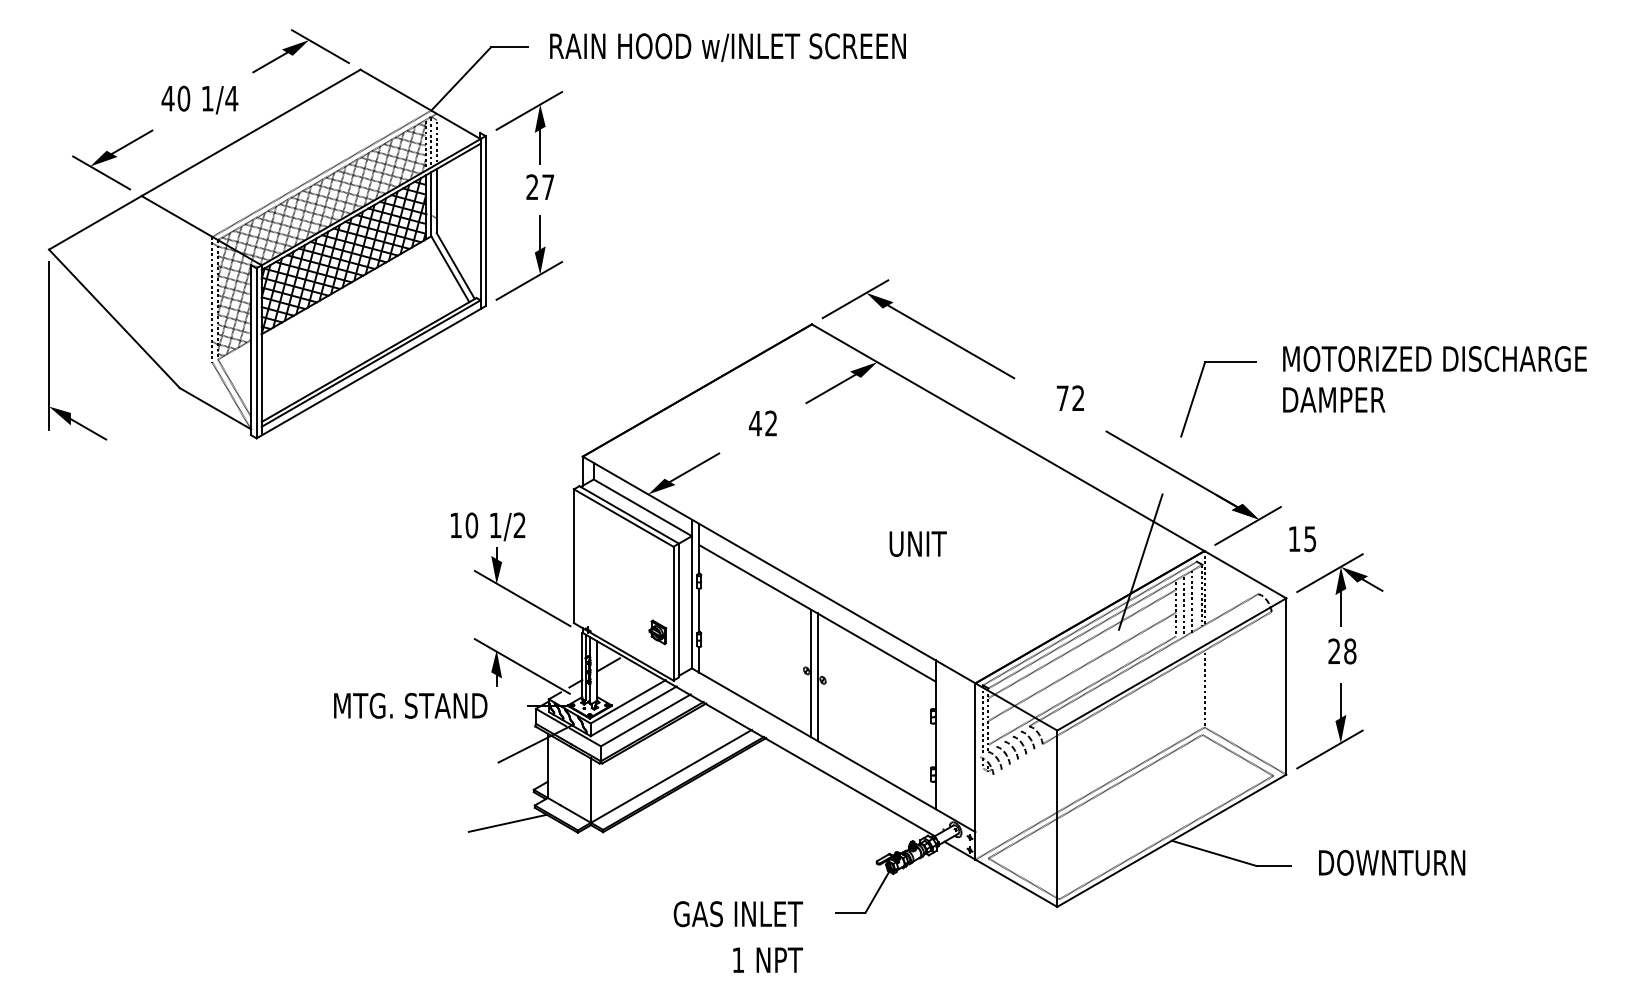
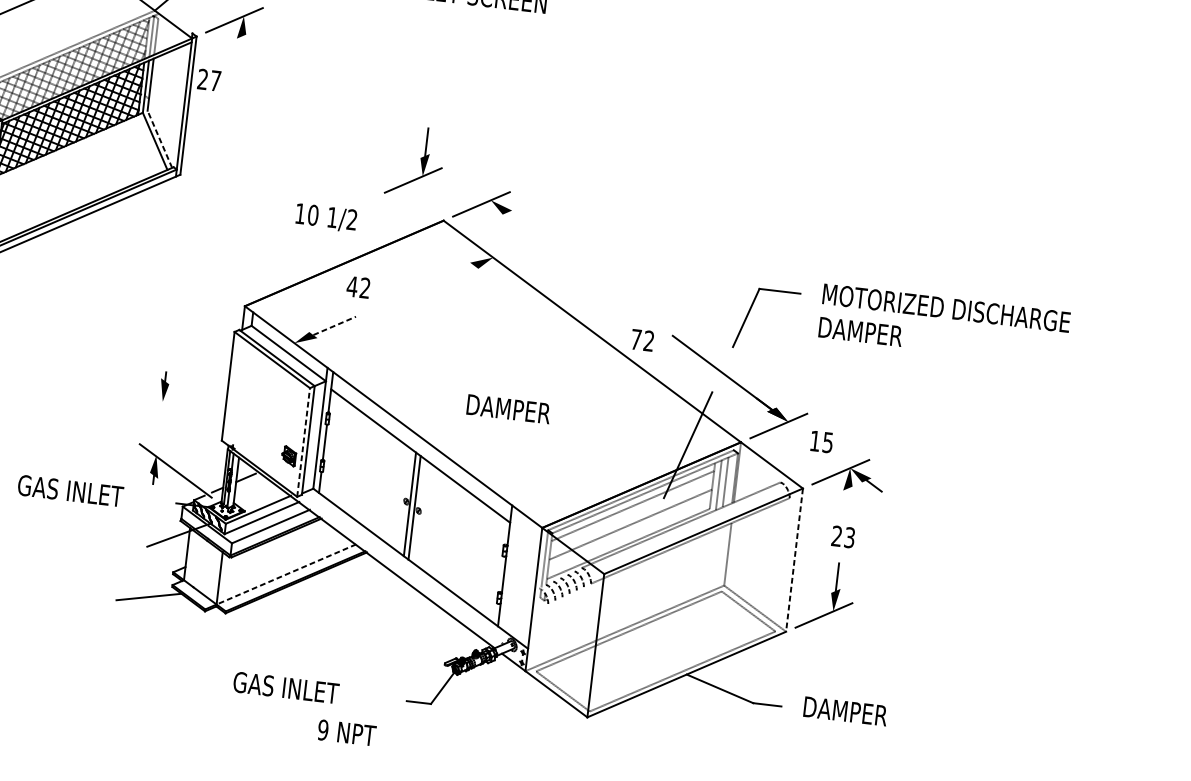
line: (540, 146) -> (240, 50), removed
text: (540, 186) -> (209, 79), moved
part: (535, 256) -> (420, 161), moved
line: (455, 265) -> (159, 138), solid -> dashed
line: (951, 341) -> (555, 247), removed
line: (830, 388) -> (452, 274), removed
text: (1069, 397) -> (641, 339), moved
text: (762, 423) -> (358, 287), moved
line: (695, 467) -> (335, 325), solid -> dashed
text: (488, 526) -> (326, 217), moved
text: (917, 543) -> (508, 408), UNIT -> DAMPER
line: (522, 598) -> (182, 415), removed
line: (1340, 608) -> (845, 501), removed
line: (673, 613) -> (303, 442), solid -> dashed
text: (1350, 651) -> (850, 537), 28 -> 23
line: (1286, 686) -> (794, 560), solid -> dashed
text: (410, 705) -> (81, 491), MTG. STAND -> GAS INLET
line: (671, 776) -> (286, 574), solid -> dashed
text: (1400, 862) -> (870, 714), DOWNTURN -> DAMPER
text: (737, 914) -> (285, 688), moved
text: (738, 960) -> (323, 730), 1 -> 9

